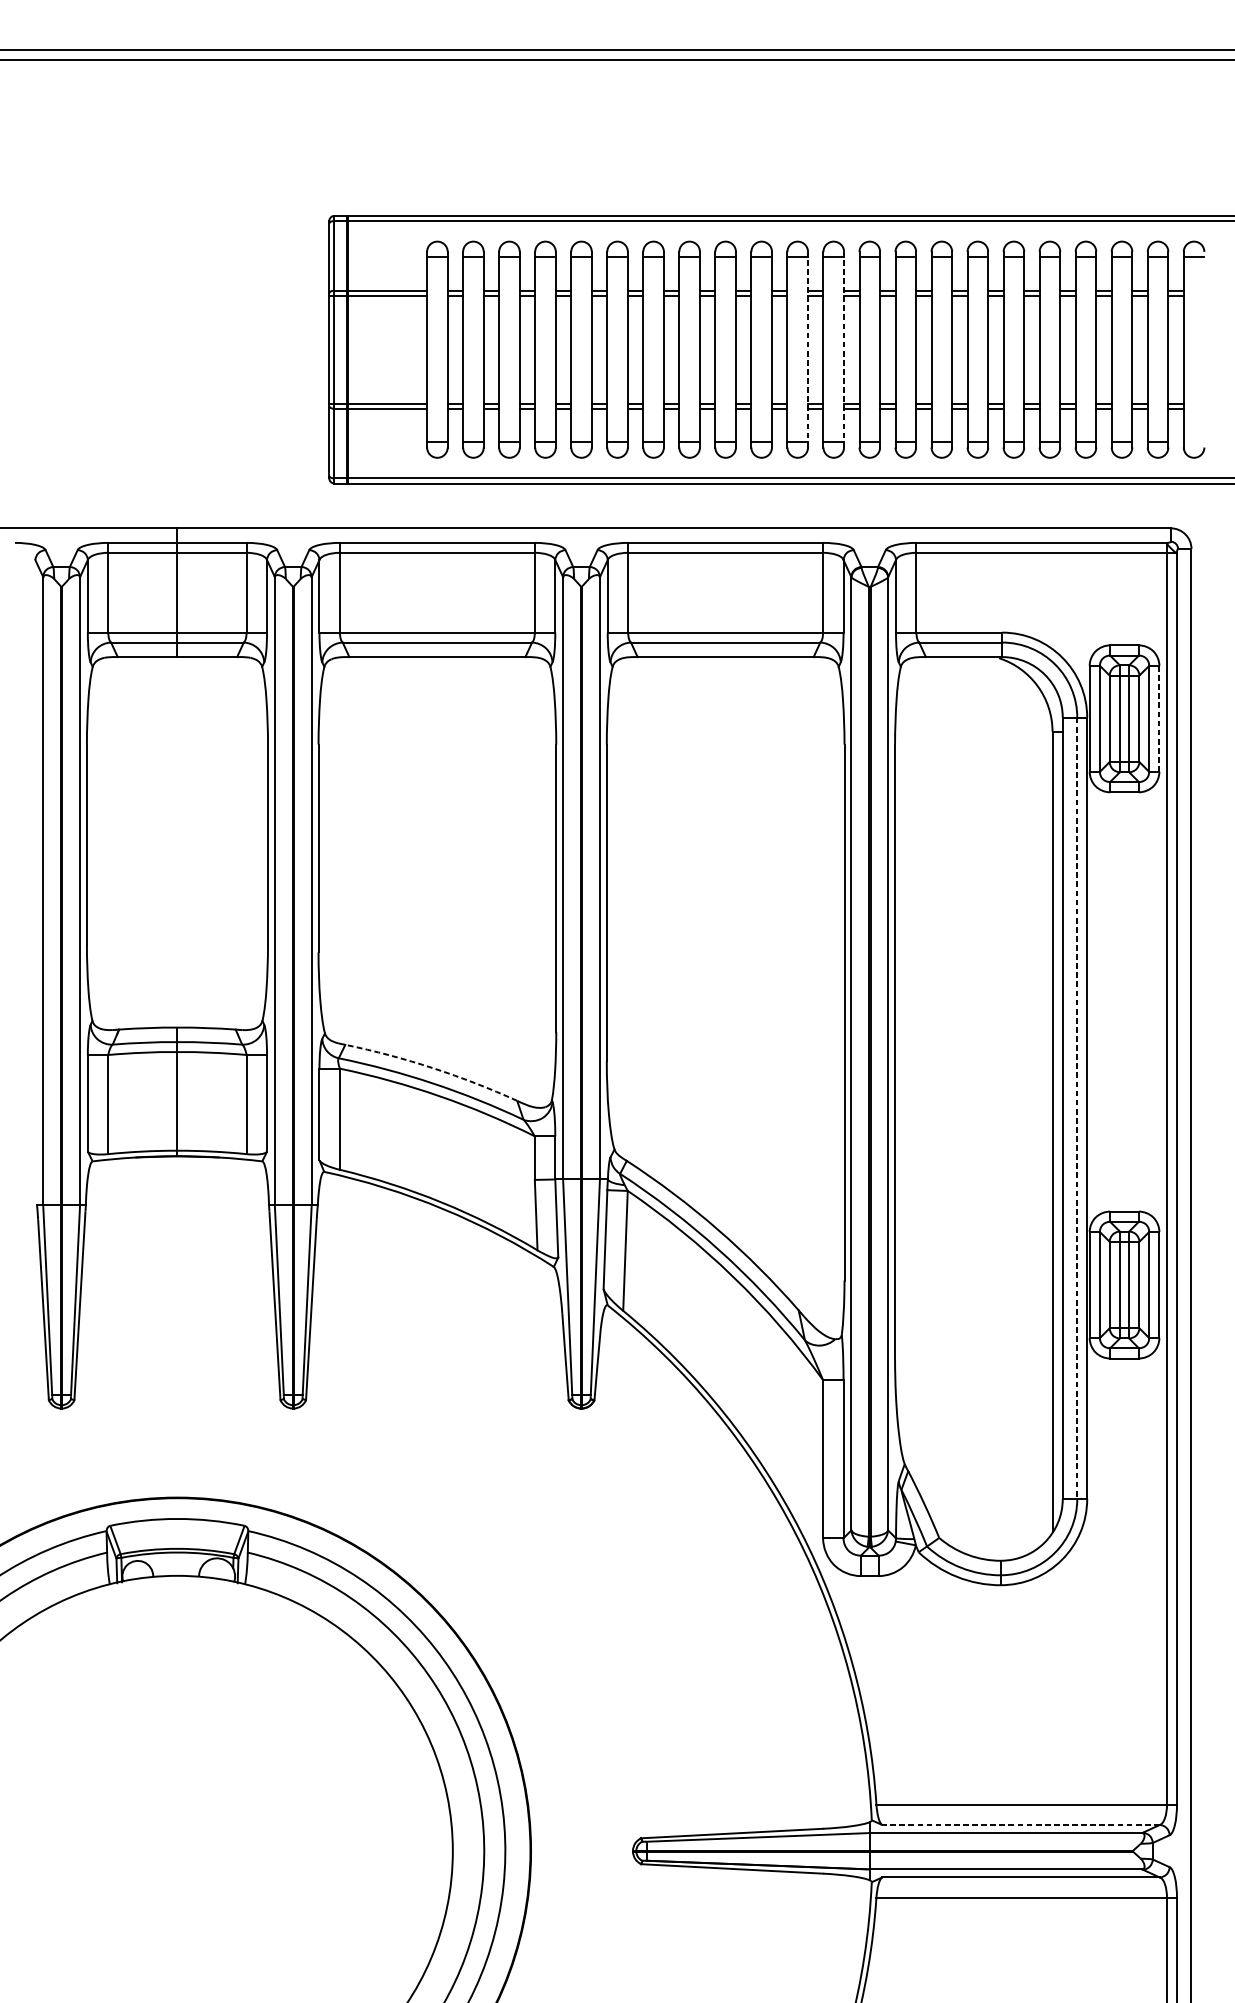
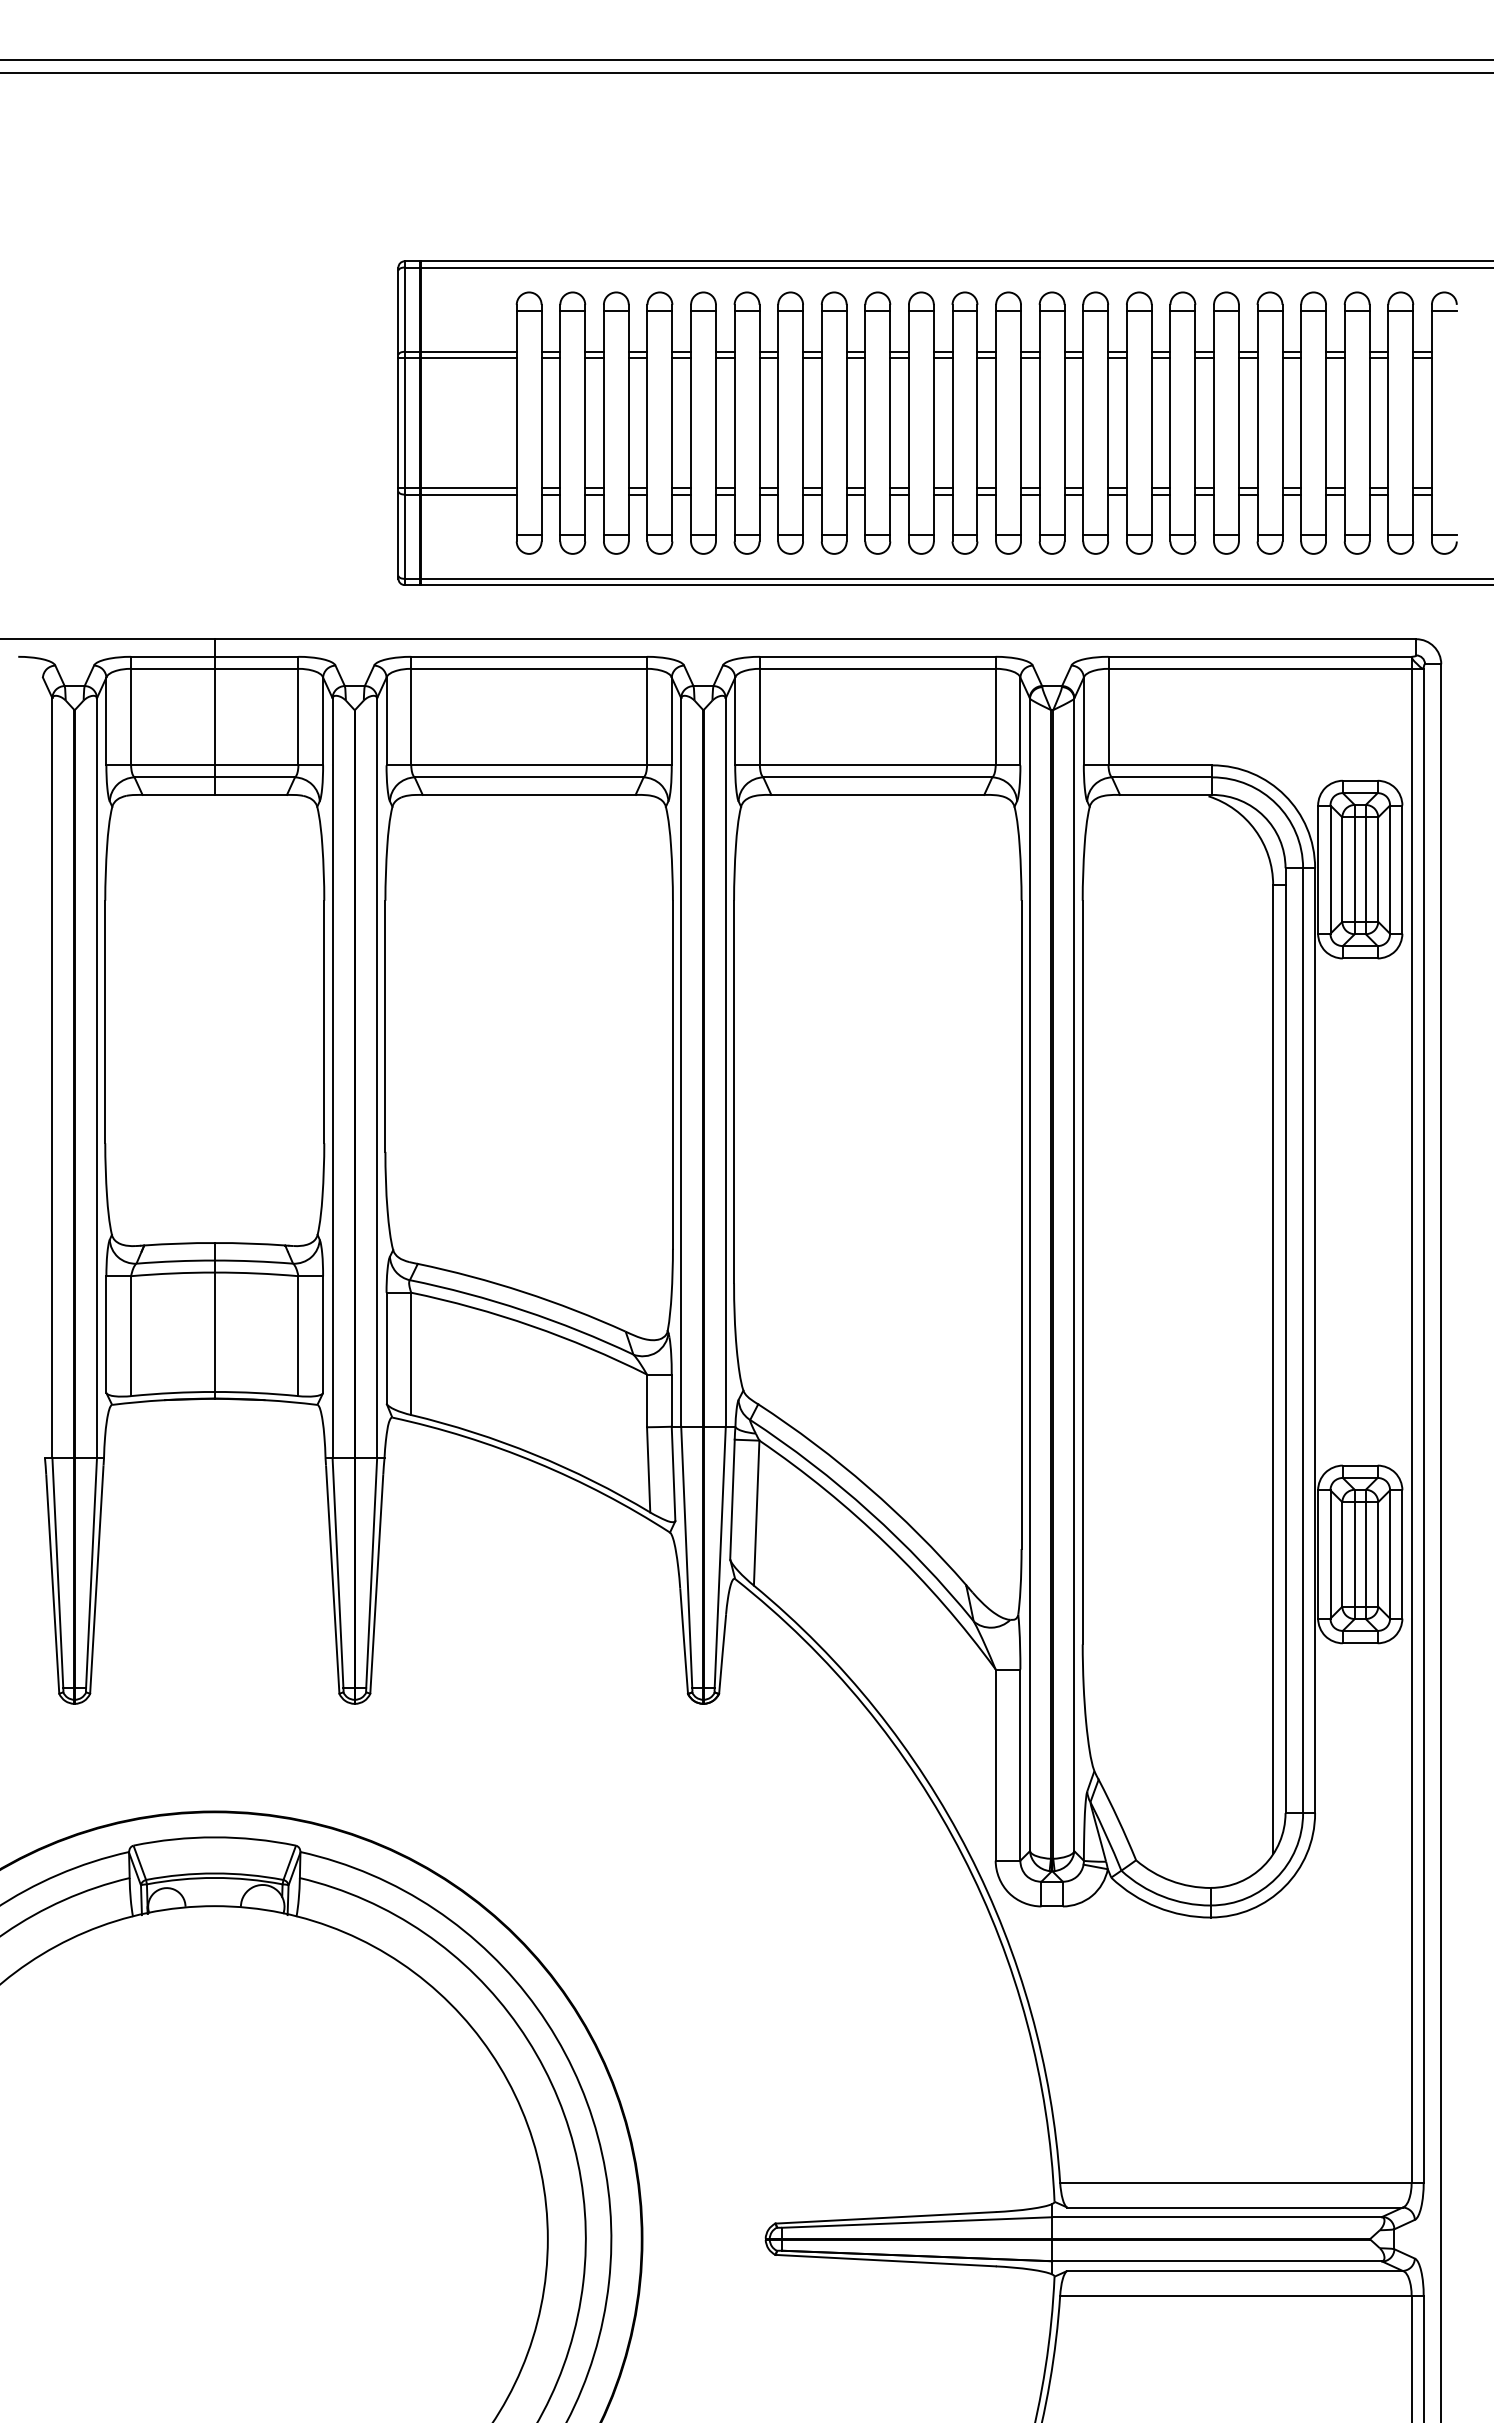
line: (808, 349) -> (977, 422), dashed -> solid
line: (844, 349) -> (1021, 422), dashed -> solid
line: (1193, 442) -> (1443, 535), added
line: (1159, 718) -> (1402, 869), dashed -> solid
arc: (432, 1068) -> (523, 1292), dashed -> solid
line: (1077, 1108) -> (1303, 1341), dashed -> solid
line: (1021, 1824) -> (1235, 2207), dashed -> solid

